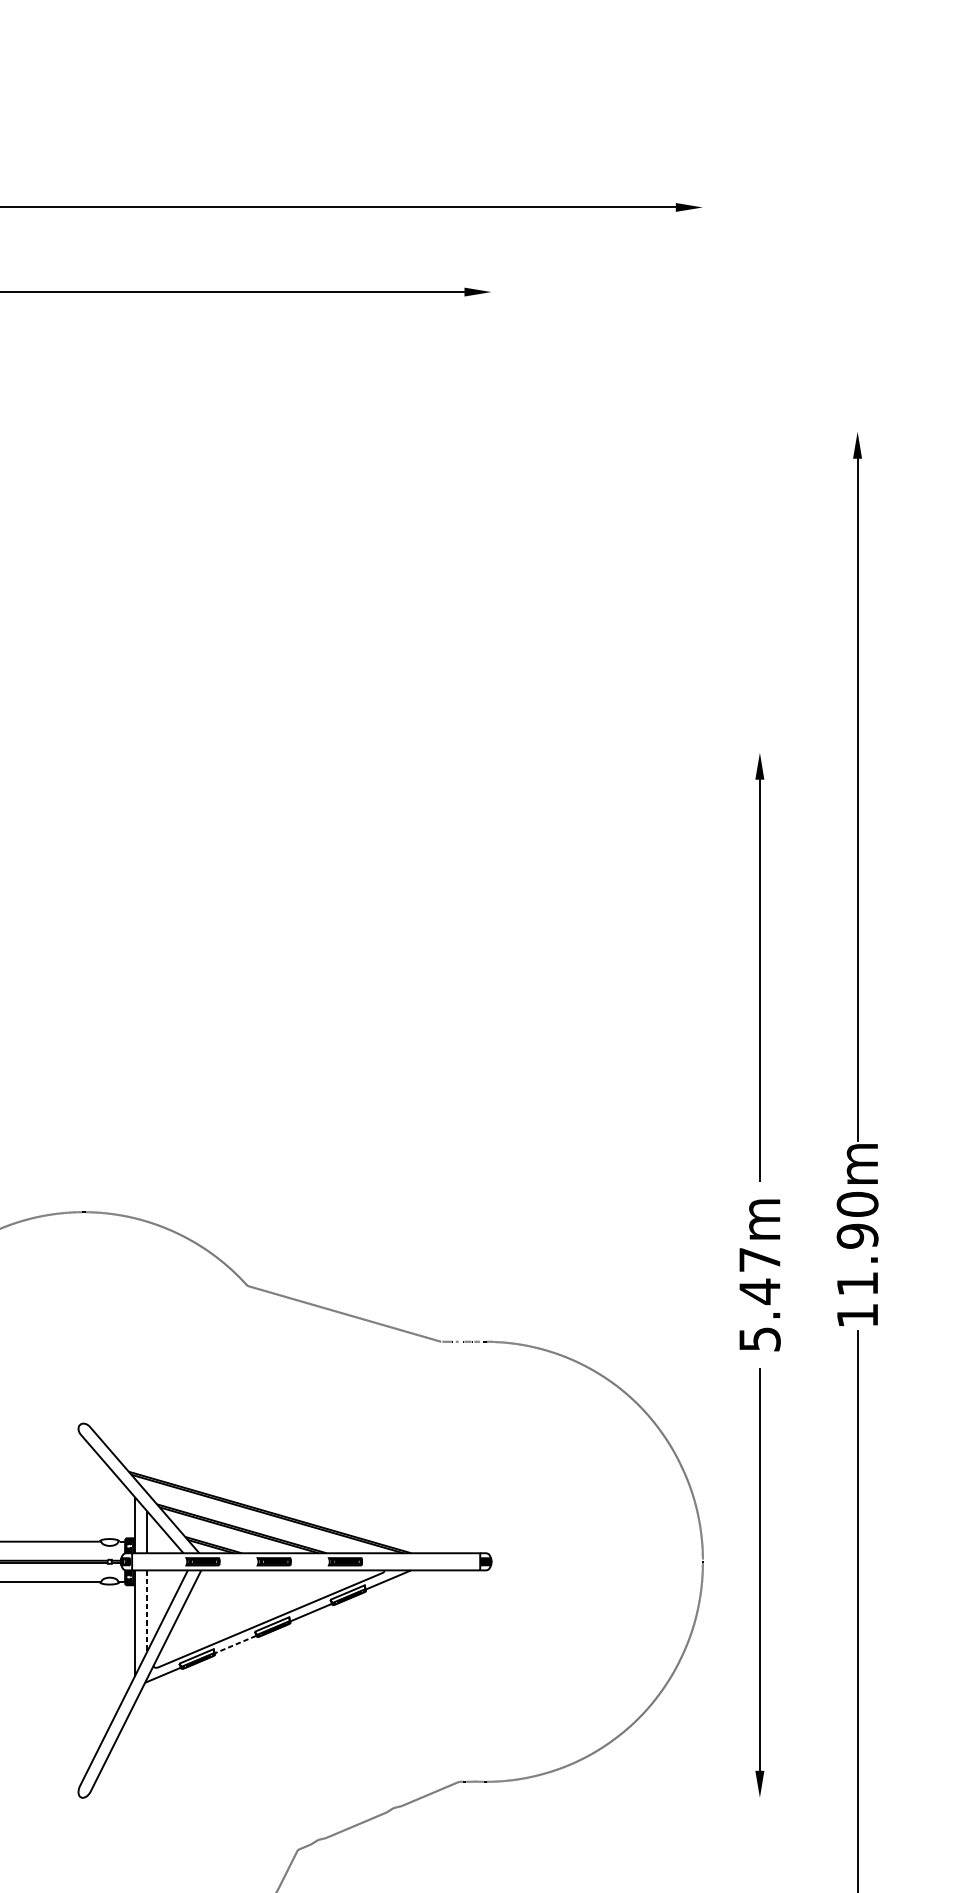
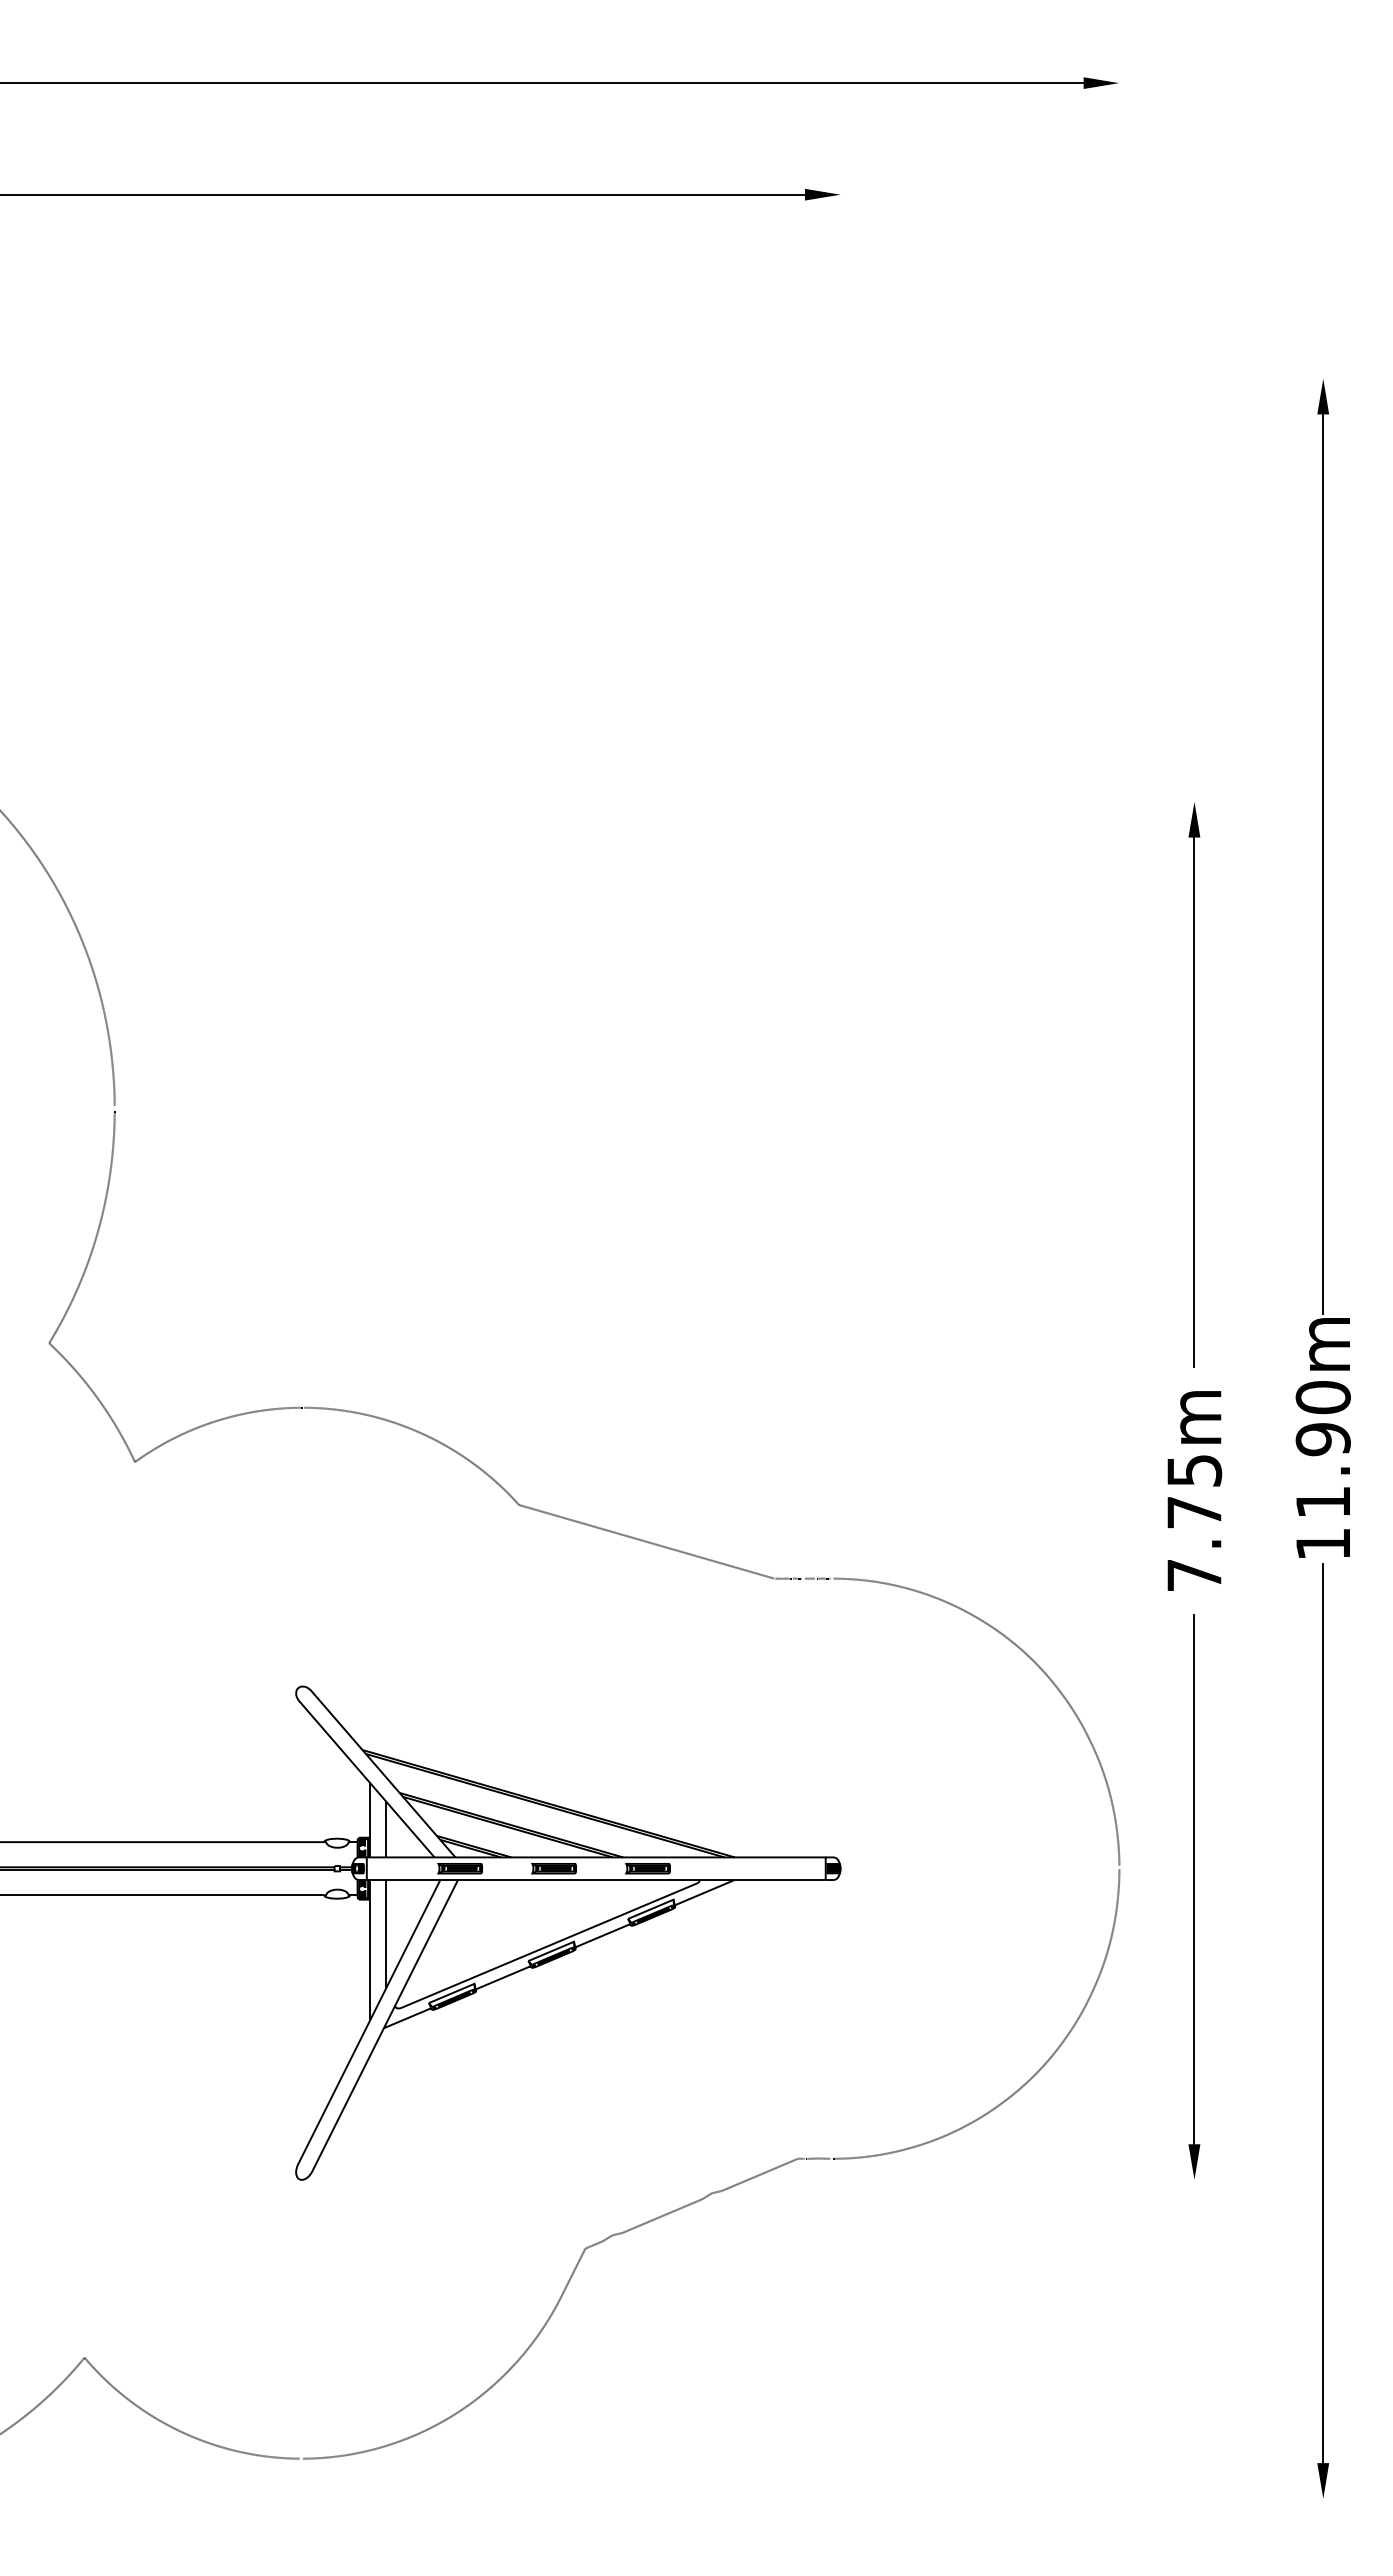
text: (759, 1299) -> (1194, 1523), 5.47m -> 7.75m
line: (147, 1611) -> (386, 1934), dashed -> solid
line: (235, 1645) -> (502, 1978), dashed -> solid

